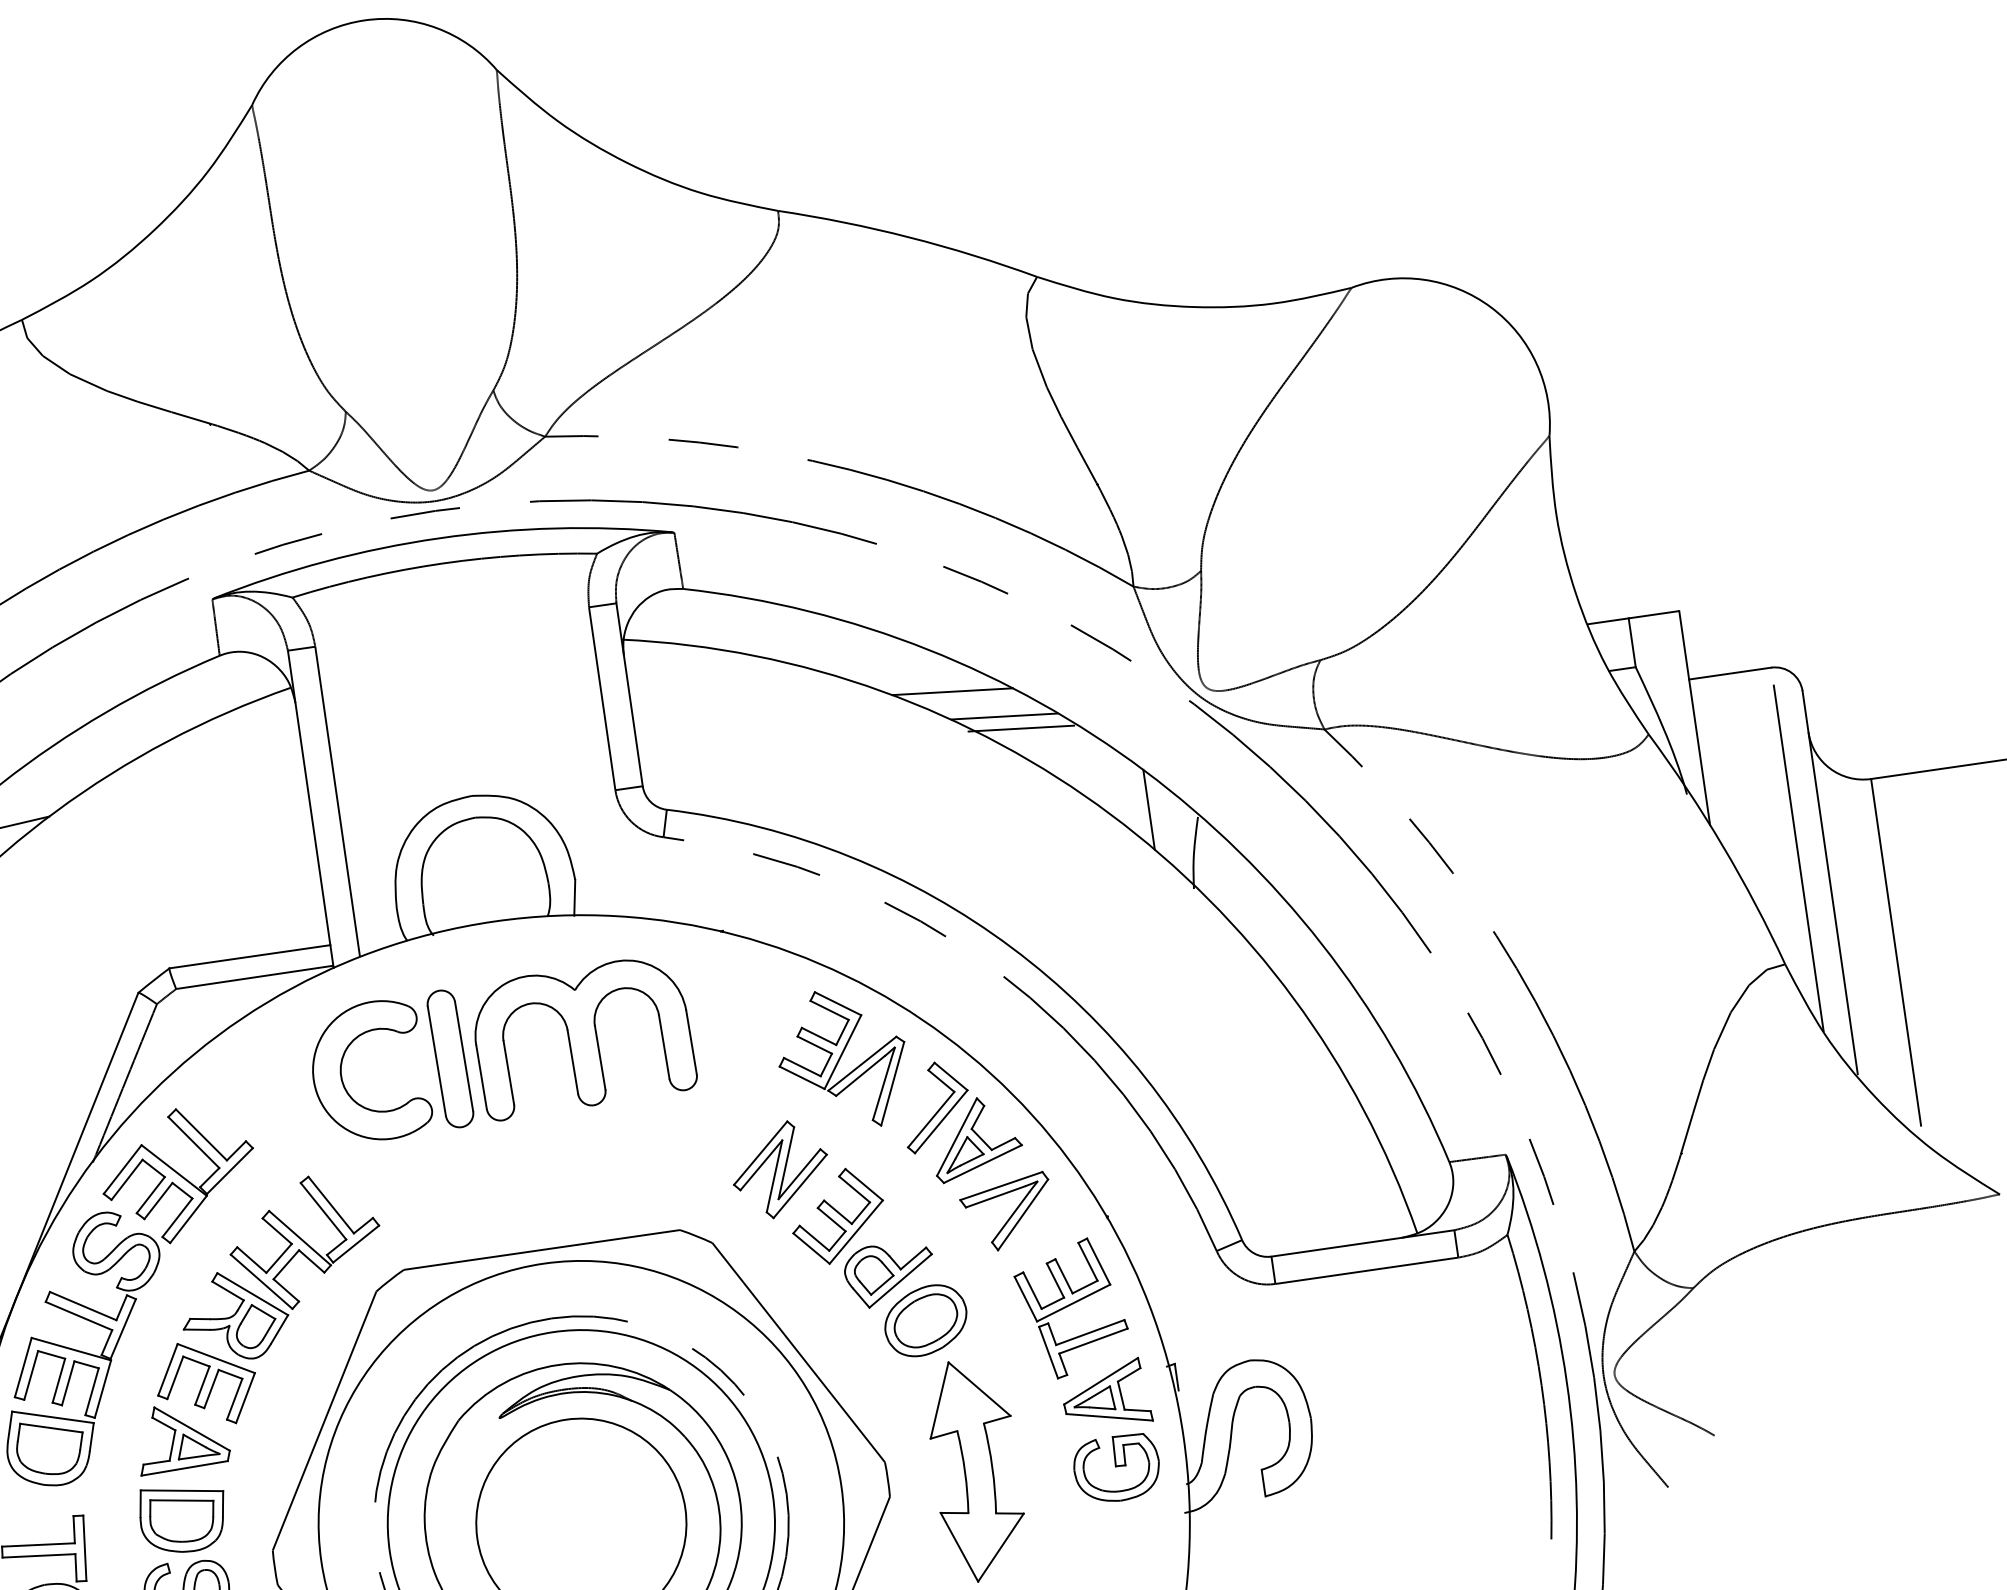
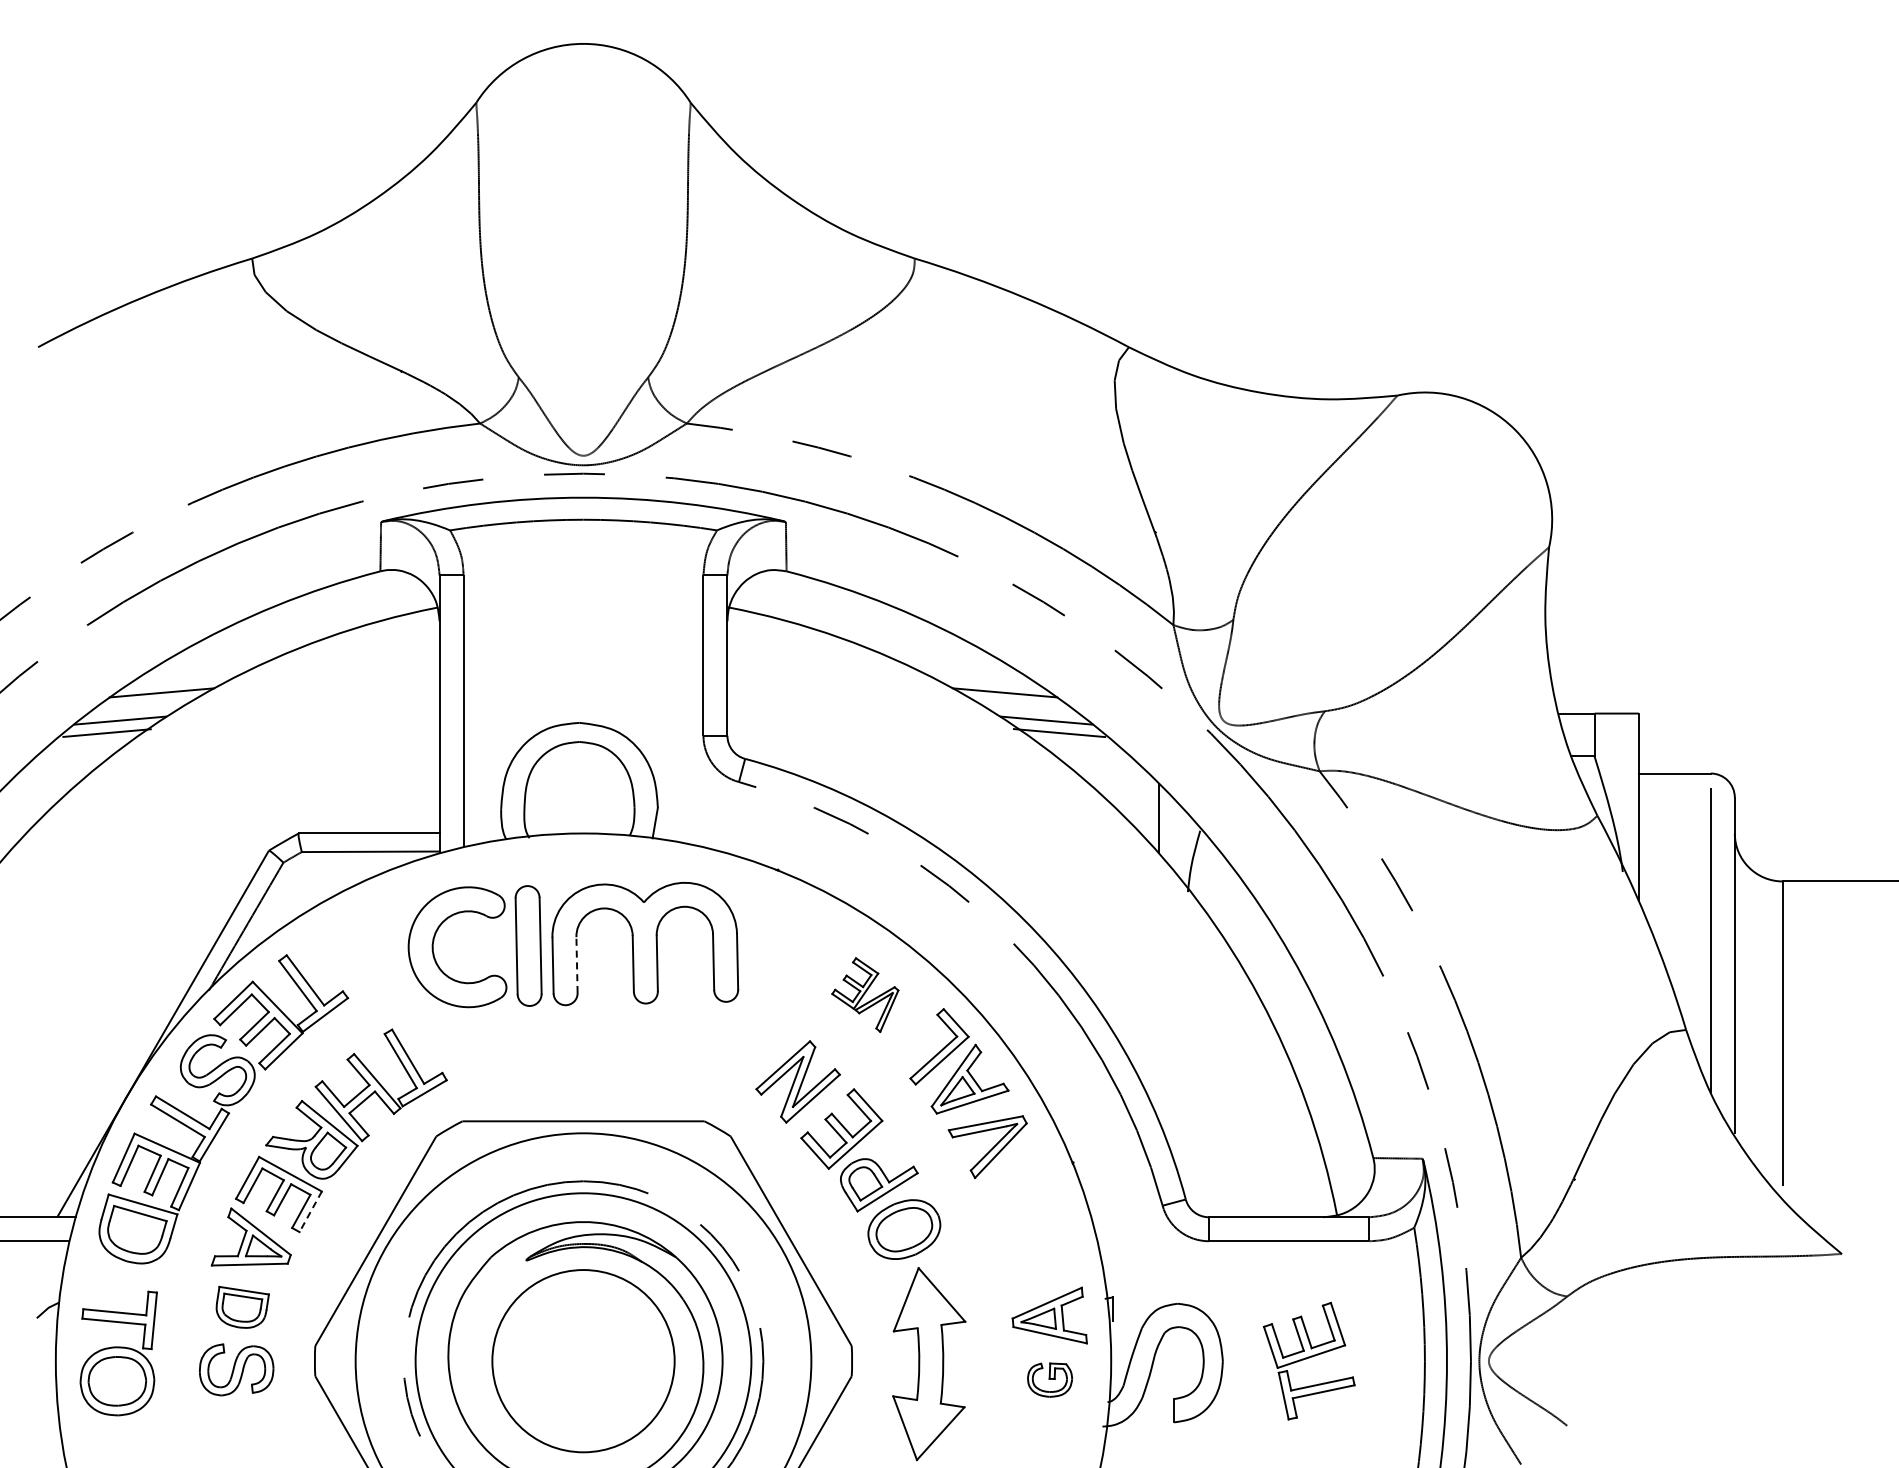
part: (842, 1058) -> (865, 994), size x0.6
line: (509, 1073) -> (577, 965), solid -> dashed
part: (1070, 1307) -> (1308, 1360), moved
line: (245, 1398) -> (310, 1212), solid -> dashed
part: (1116, 1467) -> (1049, 1379), size x0.6
part: (183, 1518) -> (242, 1307), size x0.7

